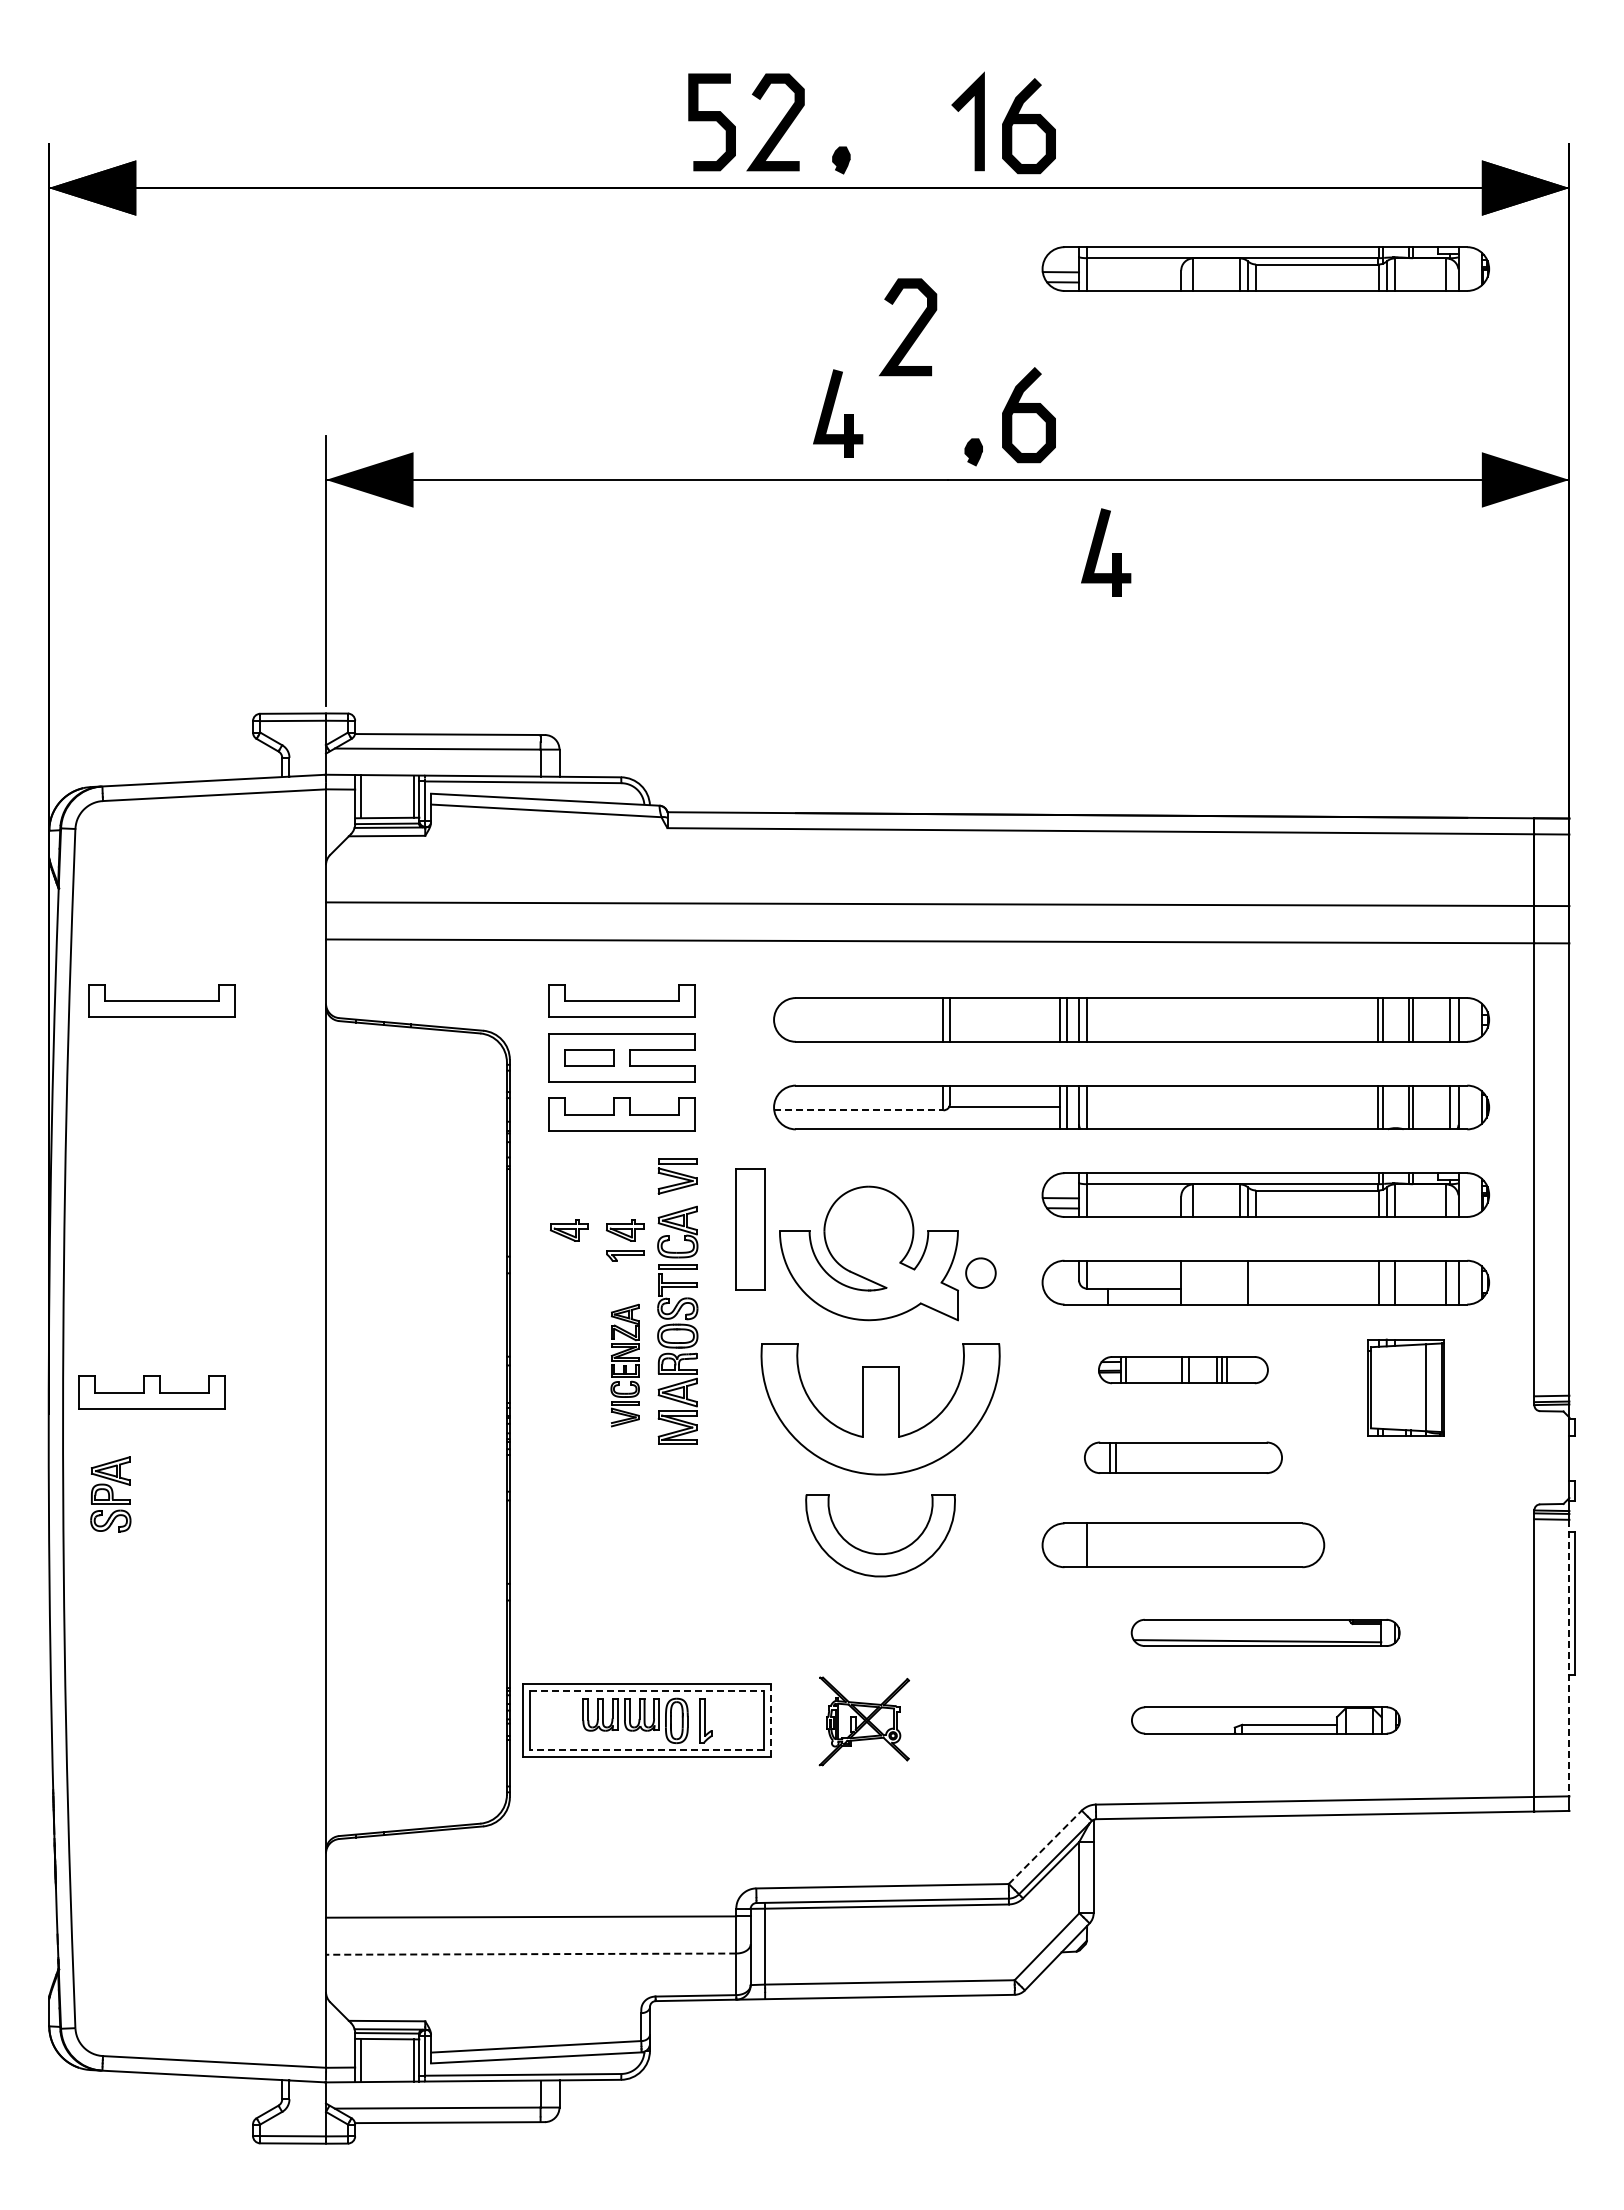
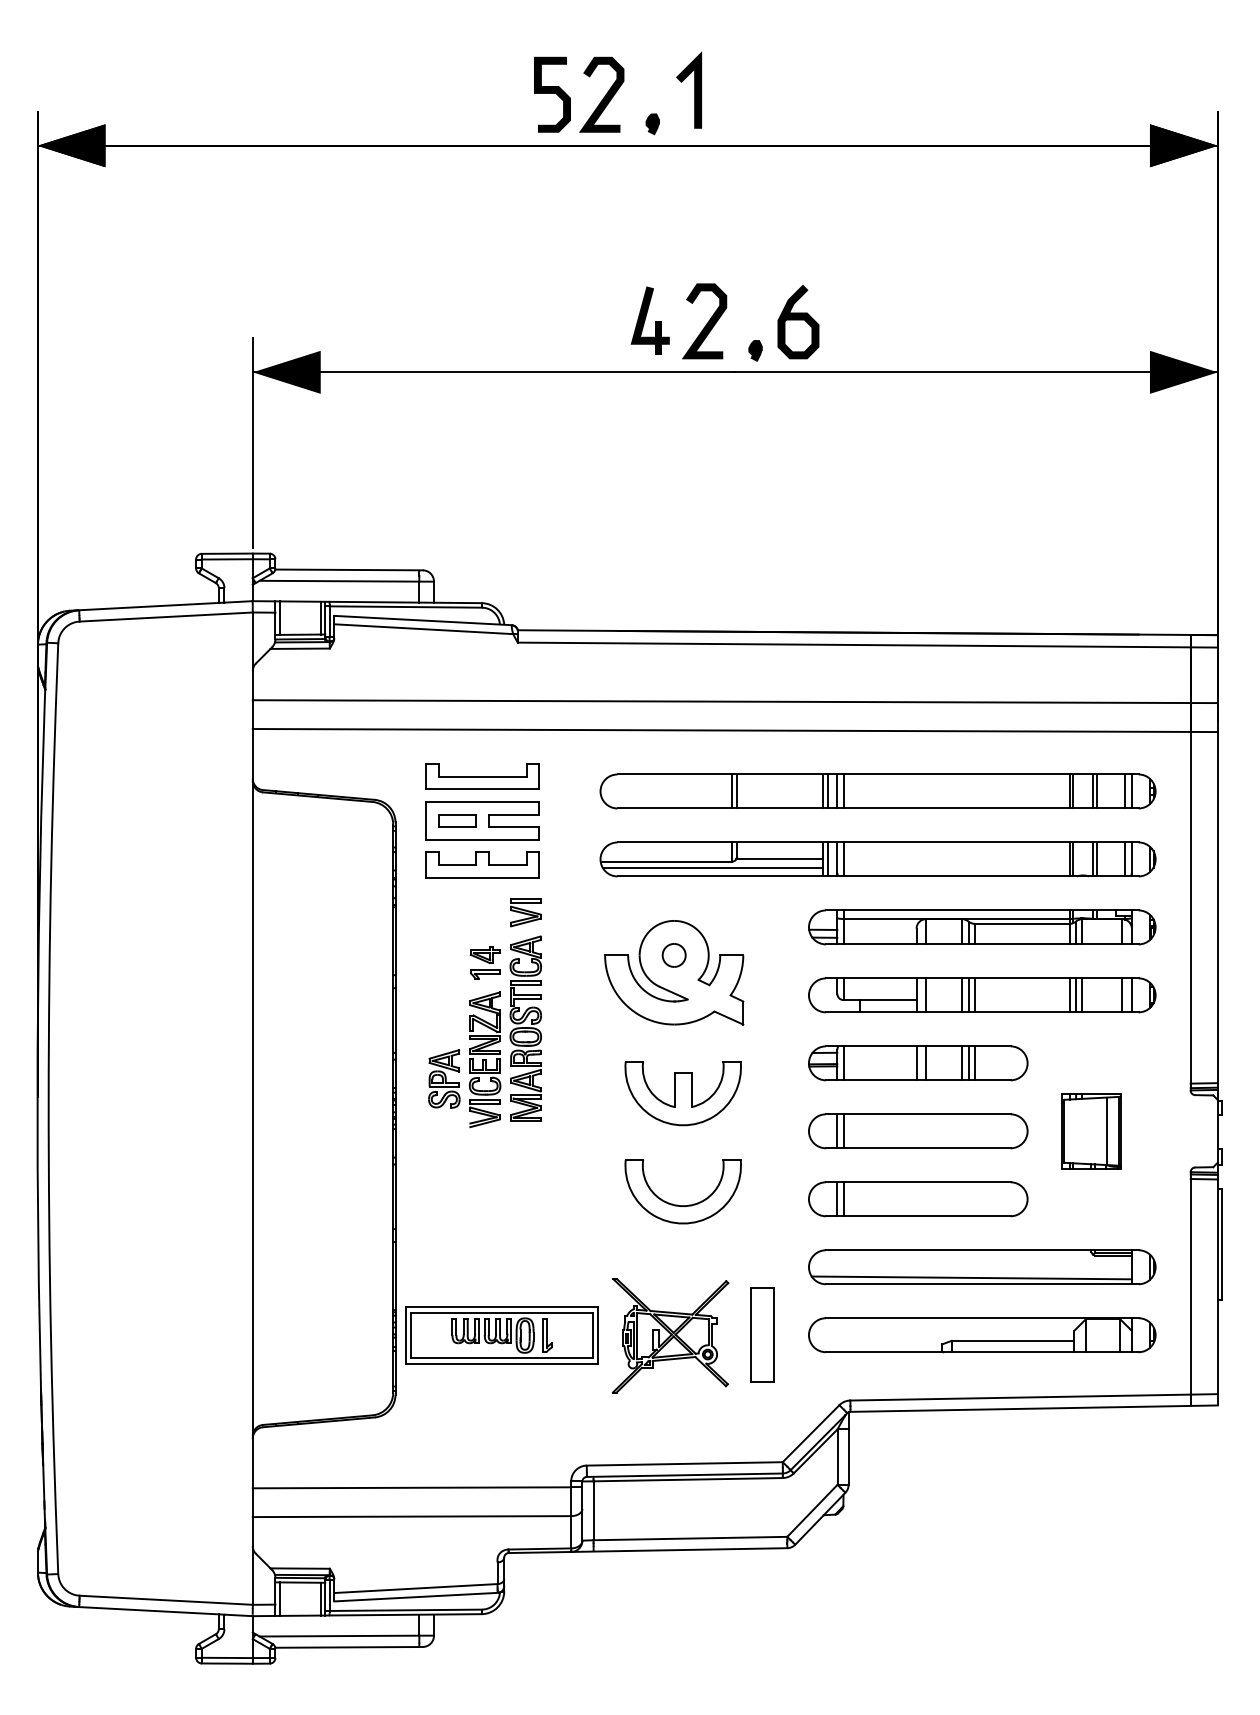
line: (974, 121) -> (694, 90), moved
curve: (1028, 124) -> (798, 96), removed
part: (1265, 268) -> (982, 208), removed
curve: (911, 328) -> (707, 322), moved
part: (1112, 553) -> (863, 429), removed
part: (161, 1000) -> (125, 776), removed
line: (858, 1110) -> (666, 861), dashed -> solid
line: (918, 1118) -> (712, 867), added
part: (750, 1229) -> (762, 1335), moved
part: (569, 1230) -> (441, 954), removed
part: (980, 1272) -> (673, 954), moved
line: (1193, 1282) -> (926, 995), added
line: (1240, 1282) -> (962, 995), added
line: (1256, 1282) -> (975, 995), added
line: (1386, 1282) -> (1075, 995), added
part: (624, 1365) -> (484, 1059), size x1.43
part: (1183, 1369) -> (918, 1062), size x1.67
part: (1405, 1387) -> (1090, 1131), moved
part: (151, 1392) -> (117, 1080), removed
part: (880, 1408) -> (683, 1093), size x0.62
part: (1183, 1457) -> (918, 1131), size x1.43
part: (110, 1494) -> (444, 1079), moved
line: (1079, 1545) -> (837, 1199), added
part: (1265, 1632) -> (982, 1266), size x1.67
line: (1569, 1658) -> (1217, 1287), dashed -> solid
line: (647, 1691) -> (502, 1312), dashed -> solid
line: (771, 1719) -> (598, 1334), dashed -> solid
part: (1265, 1720) -> (982, 1335), size x1.67
part: (864, 1721) -> (670, 1336), size x1.67
line: (647, 1749) -> (502, 1357), dashed -> solid
line: (1045, 1847) -> (811, 1433), dashed -> solid
line: (530, 1954) -> (411, 1516), dashed -> solid

